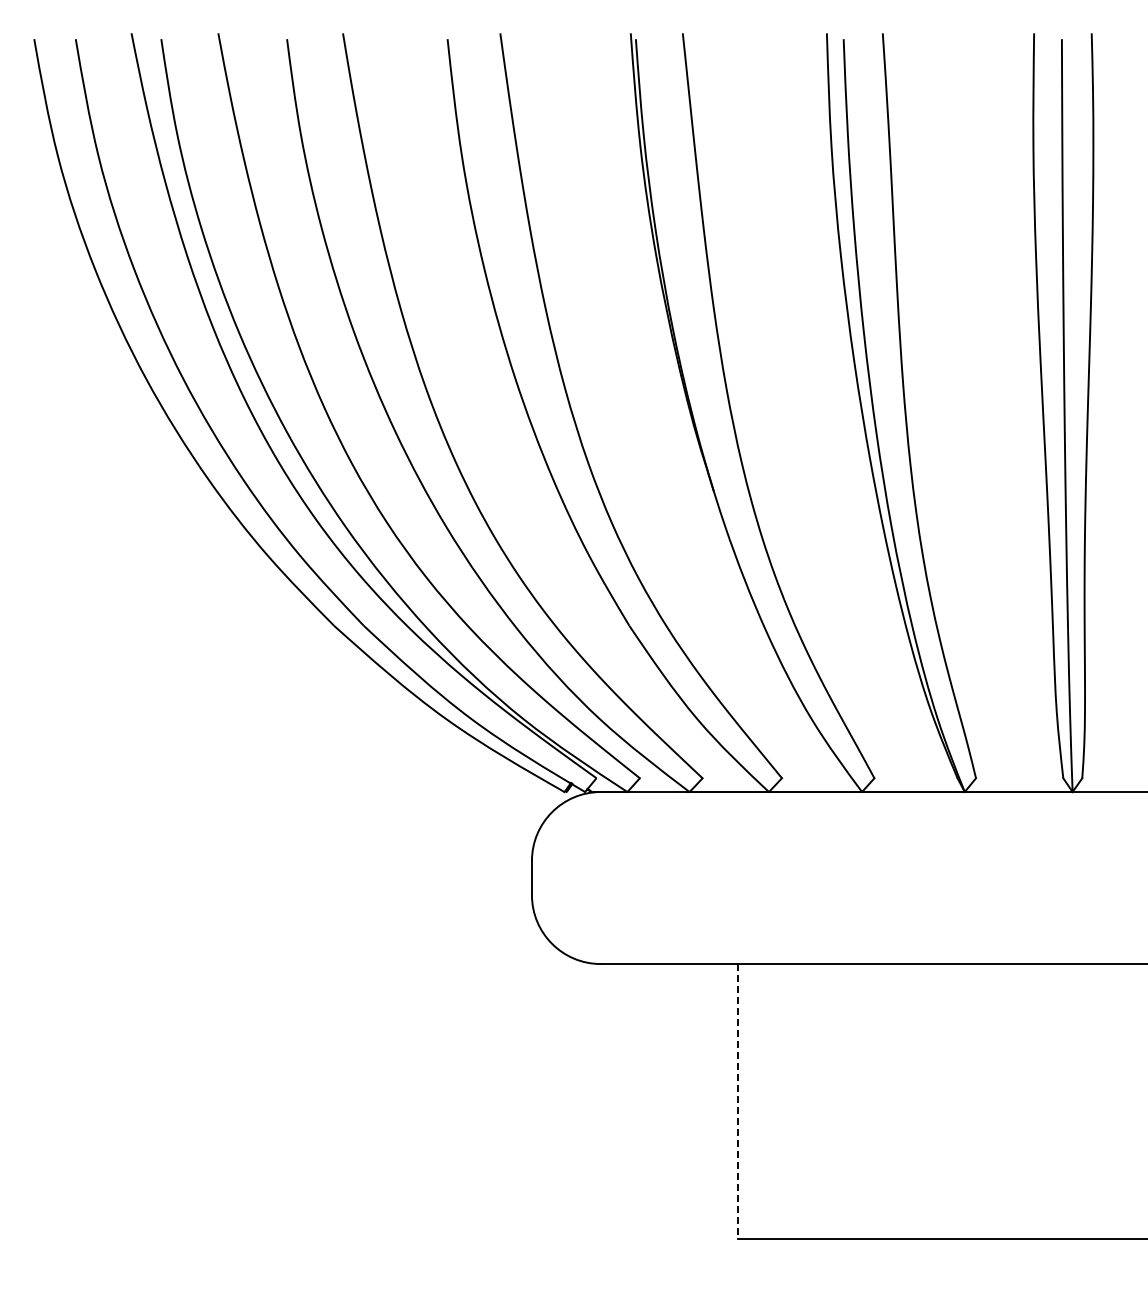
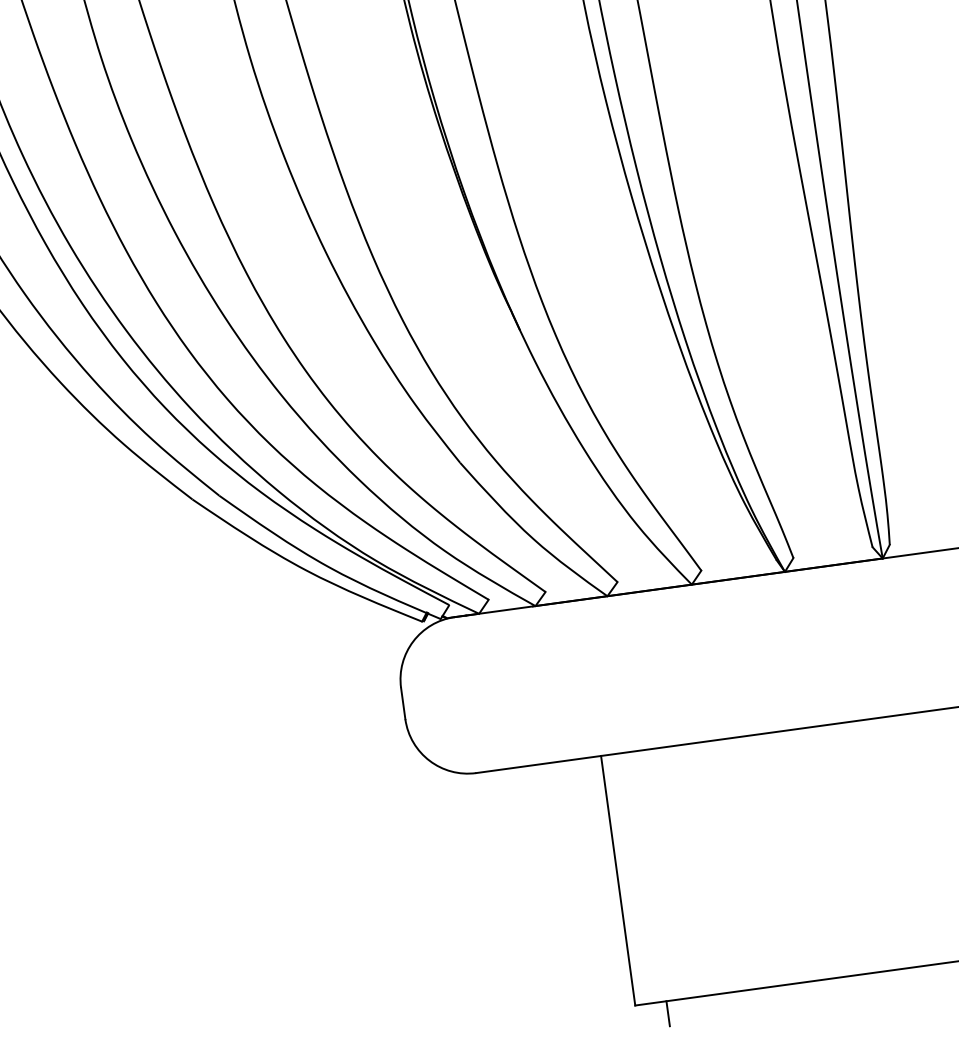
line: (738, 1101) -> (618, 880), dashed -> solid
line: (772, 1252) -> (667, 1013), added

